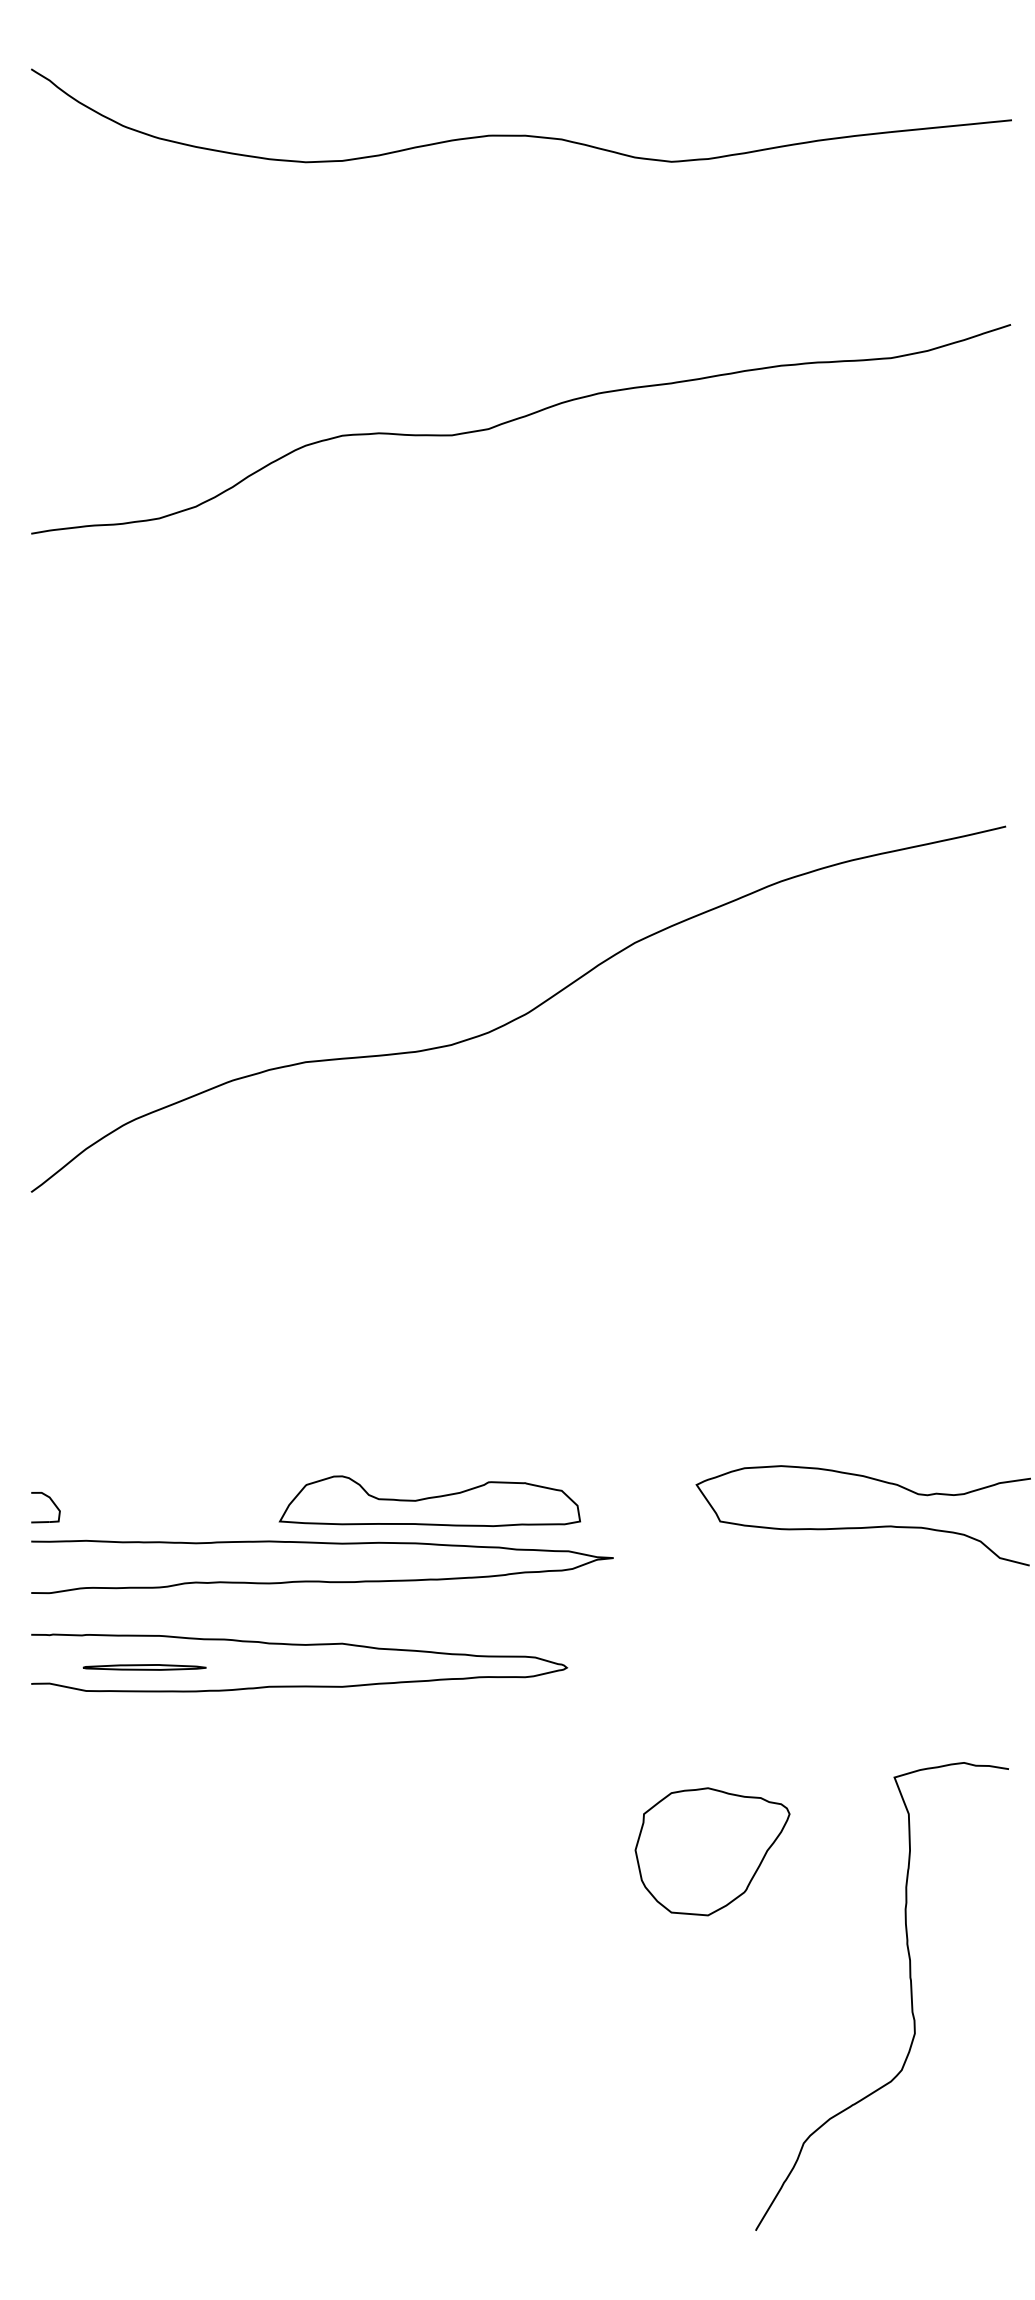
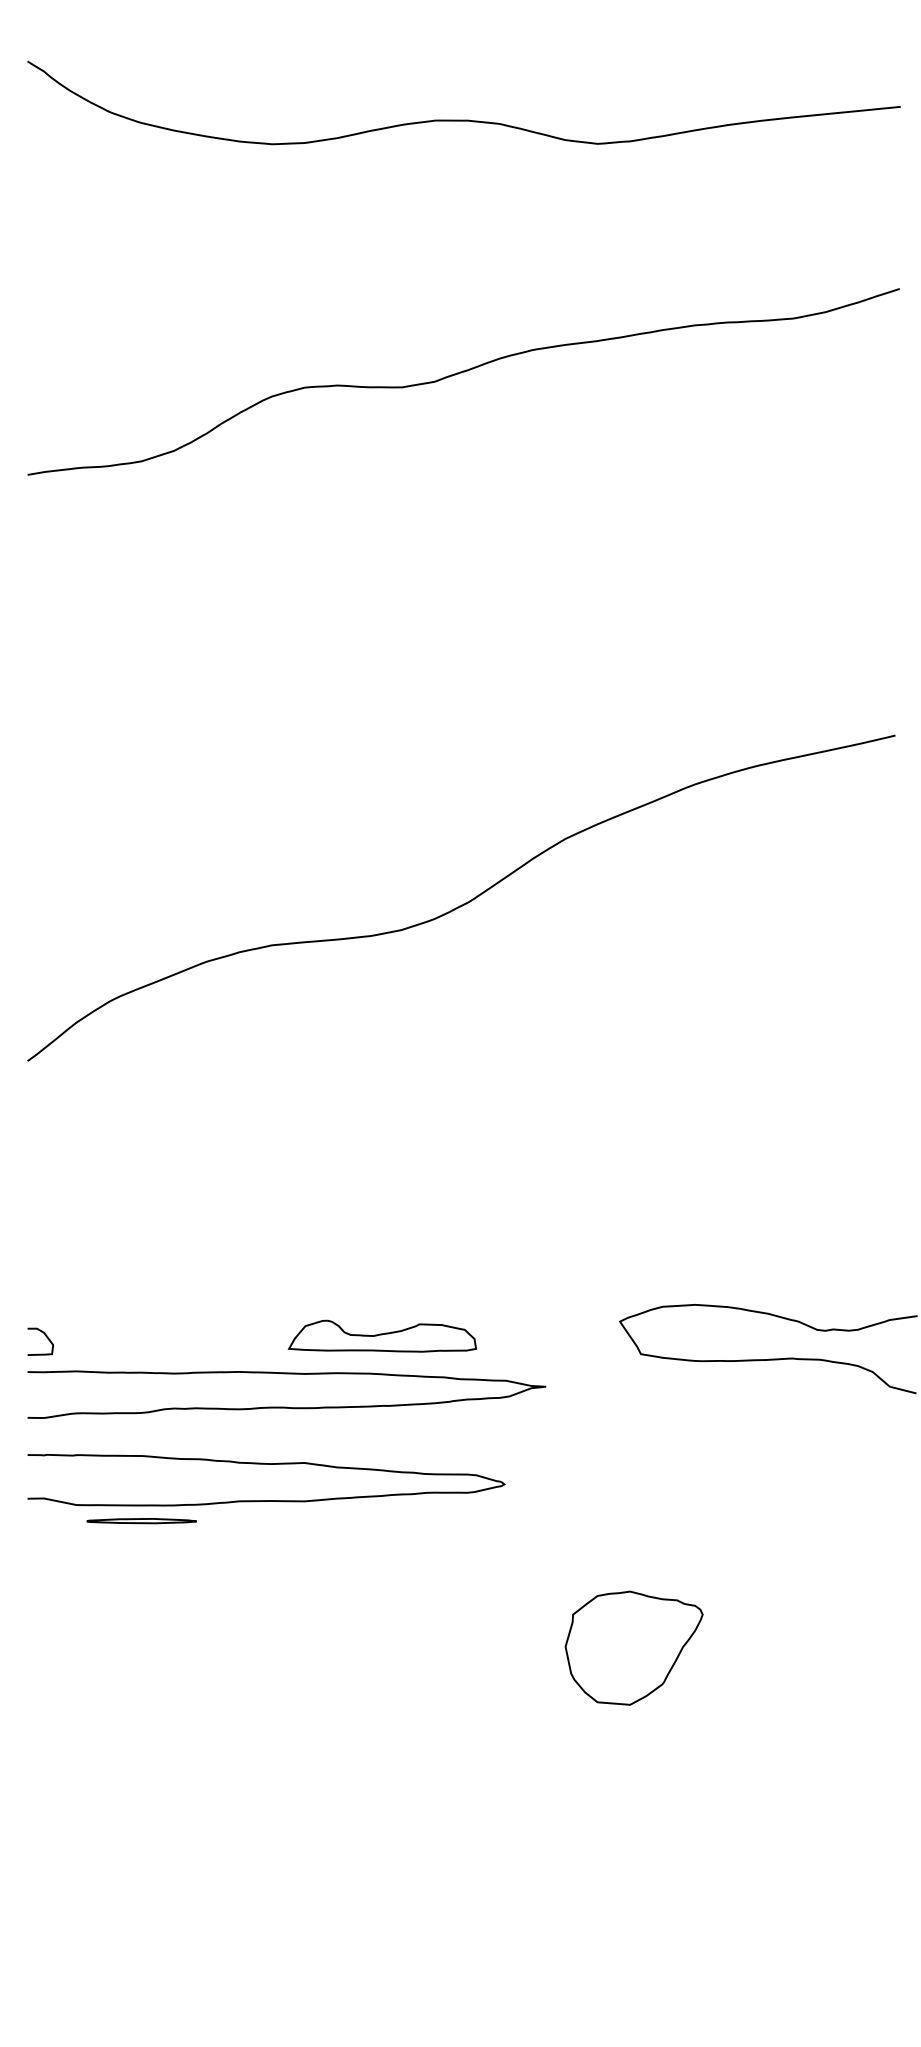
part: (429, 1501) -> (382, 1336), size x0.7
part: (144, 1667) -> (141, 1521), moved
curve: (910, 1995) -> (810, 1776), removed

